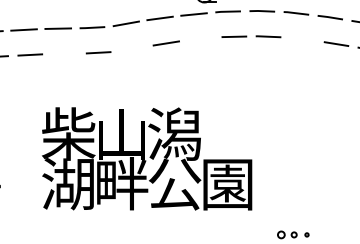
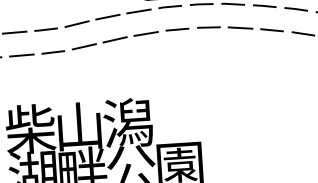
line: (200, 39) -> (146, 34), added
line: (302, 39) -> (240, 28), added
line: (132, 48) -> (84, 46), added
line: (64, 53) -> (21, 55), added

